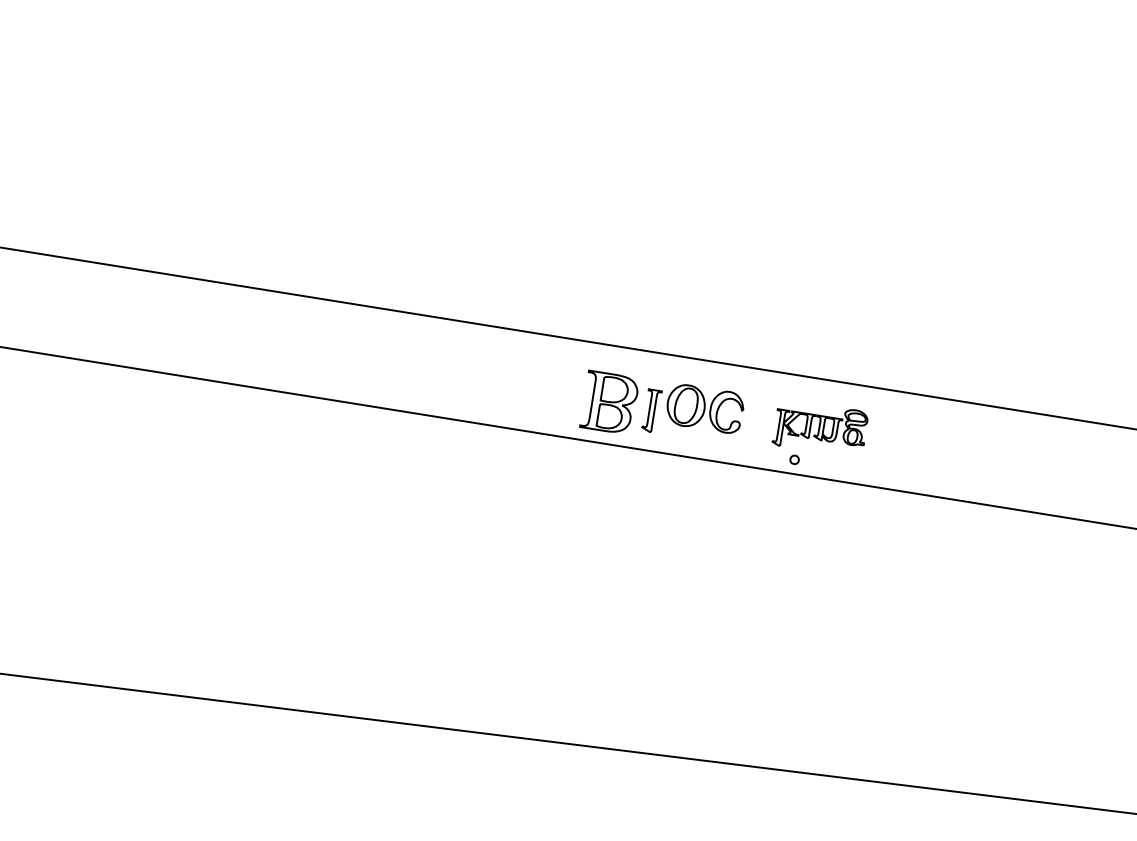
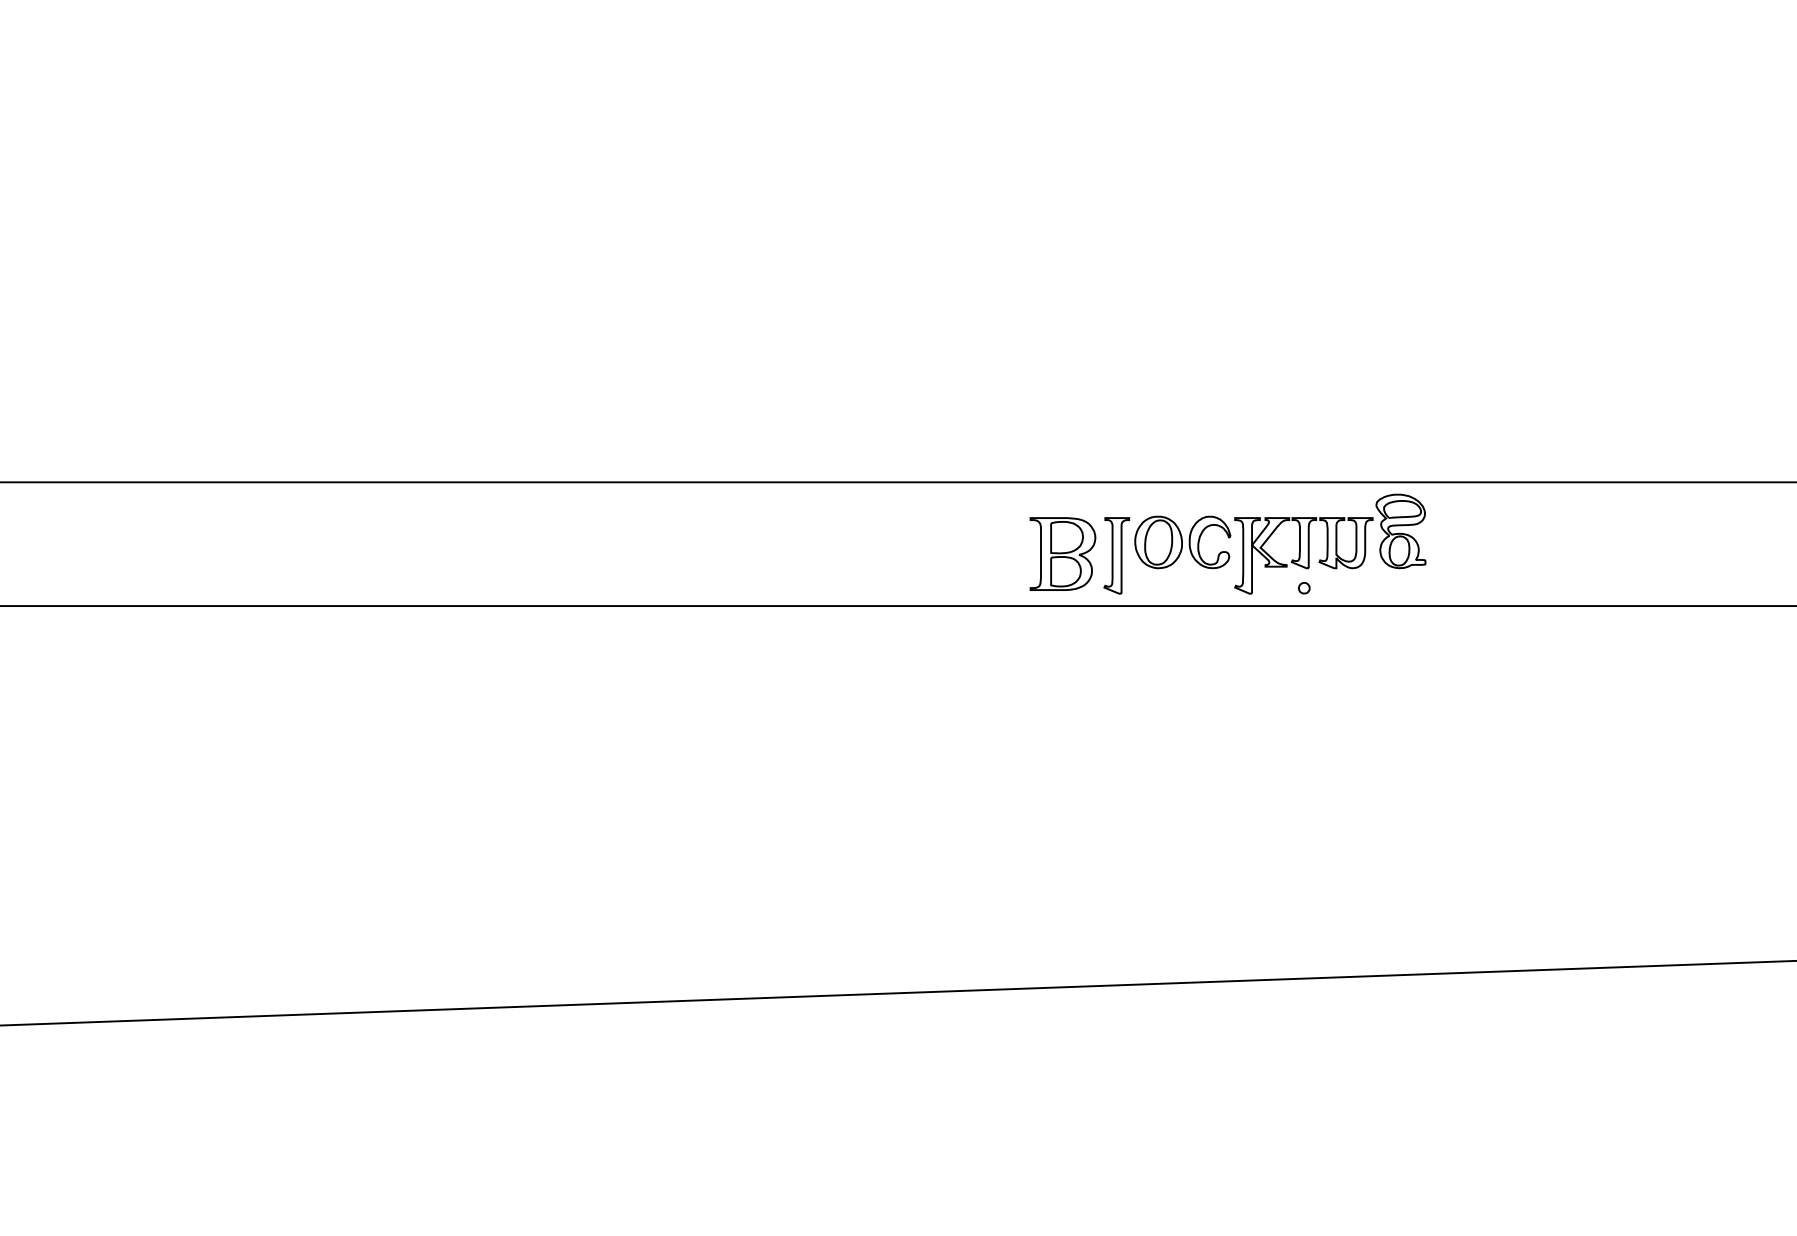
part: (651, 410) -> (1116, 555), size x1.43
part: (820, 428) -> (1330, 543), size x1.67

